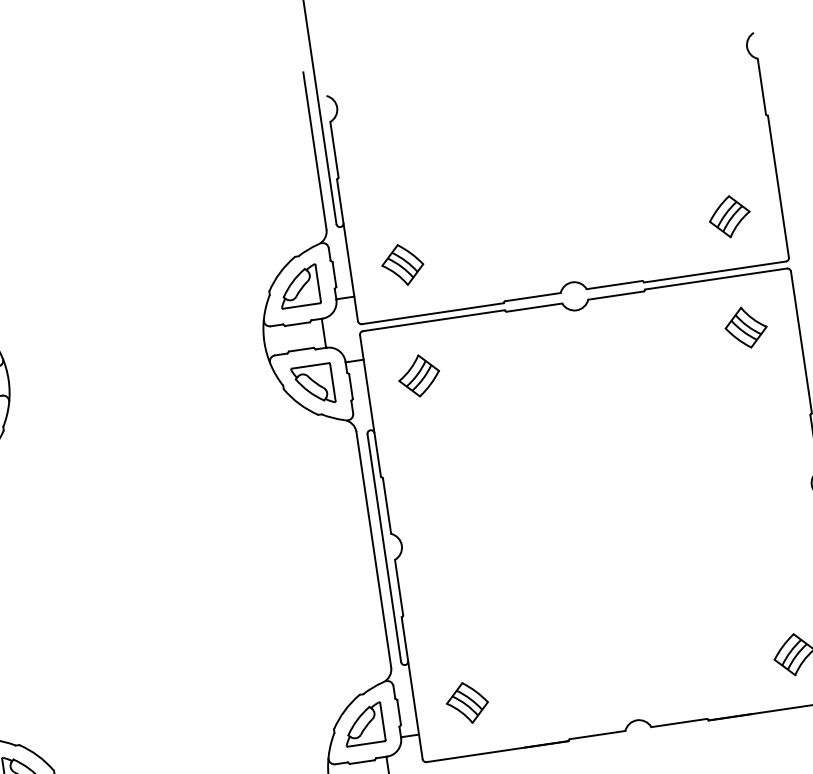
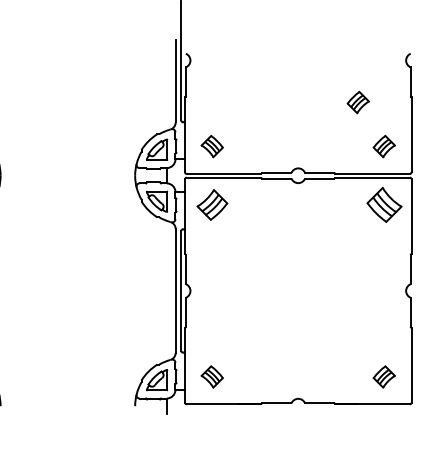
part: (666, 140) -> (357, 102), added
part: (744, 327) -> (383, 204), size x1.6
part: (417, 375) -> (211, 204), size x1.4

